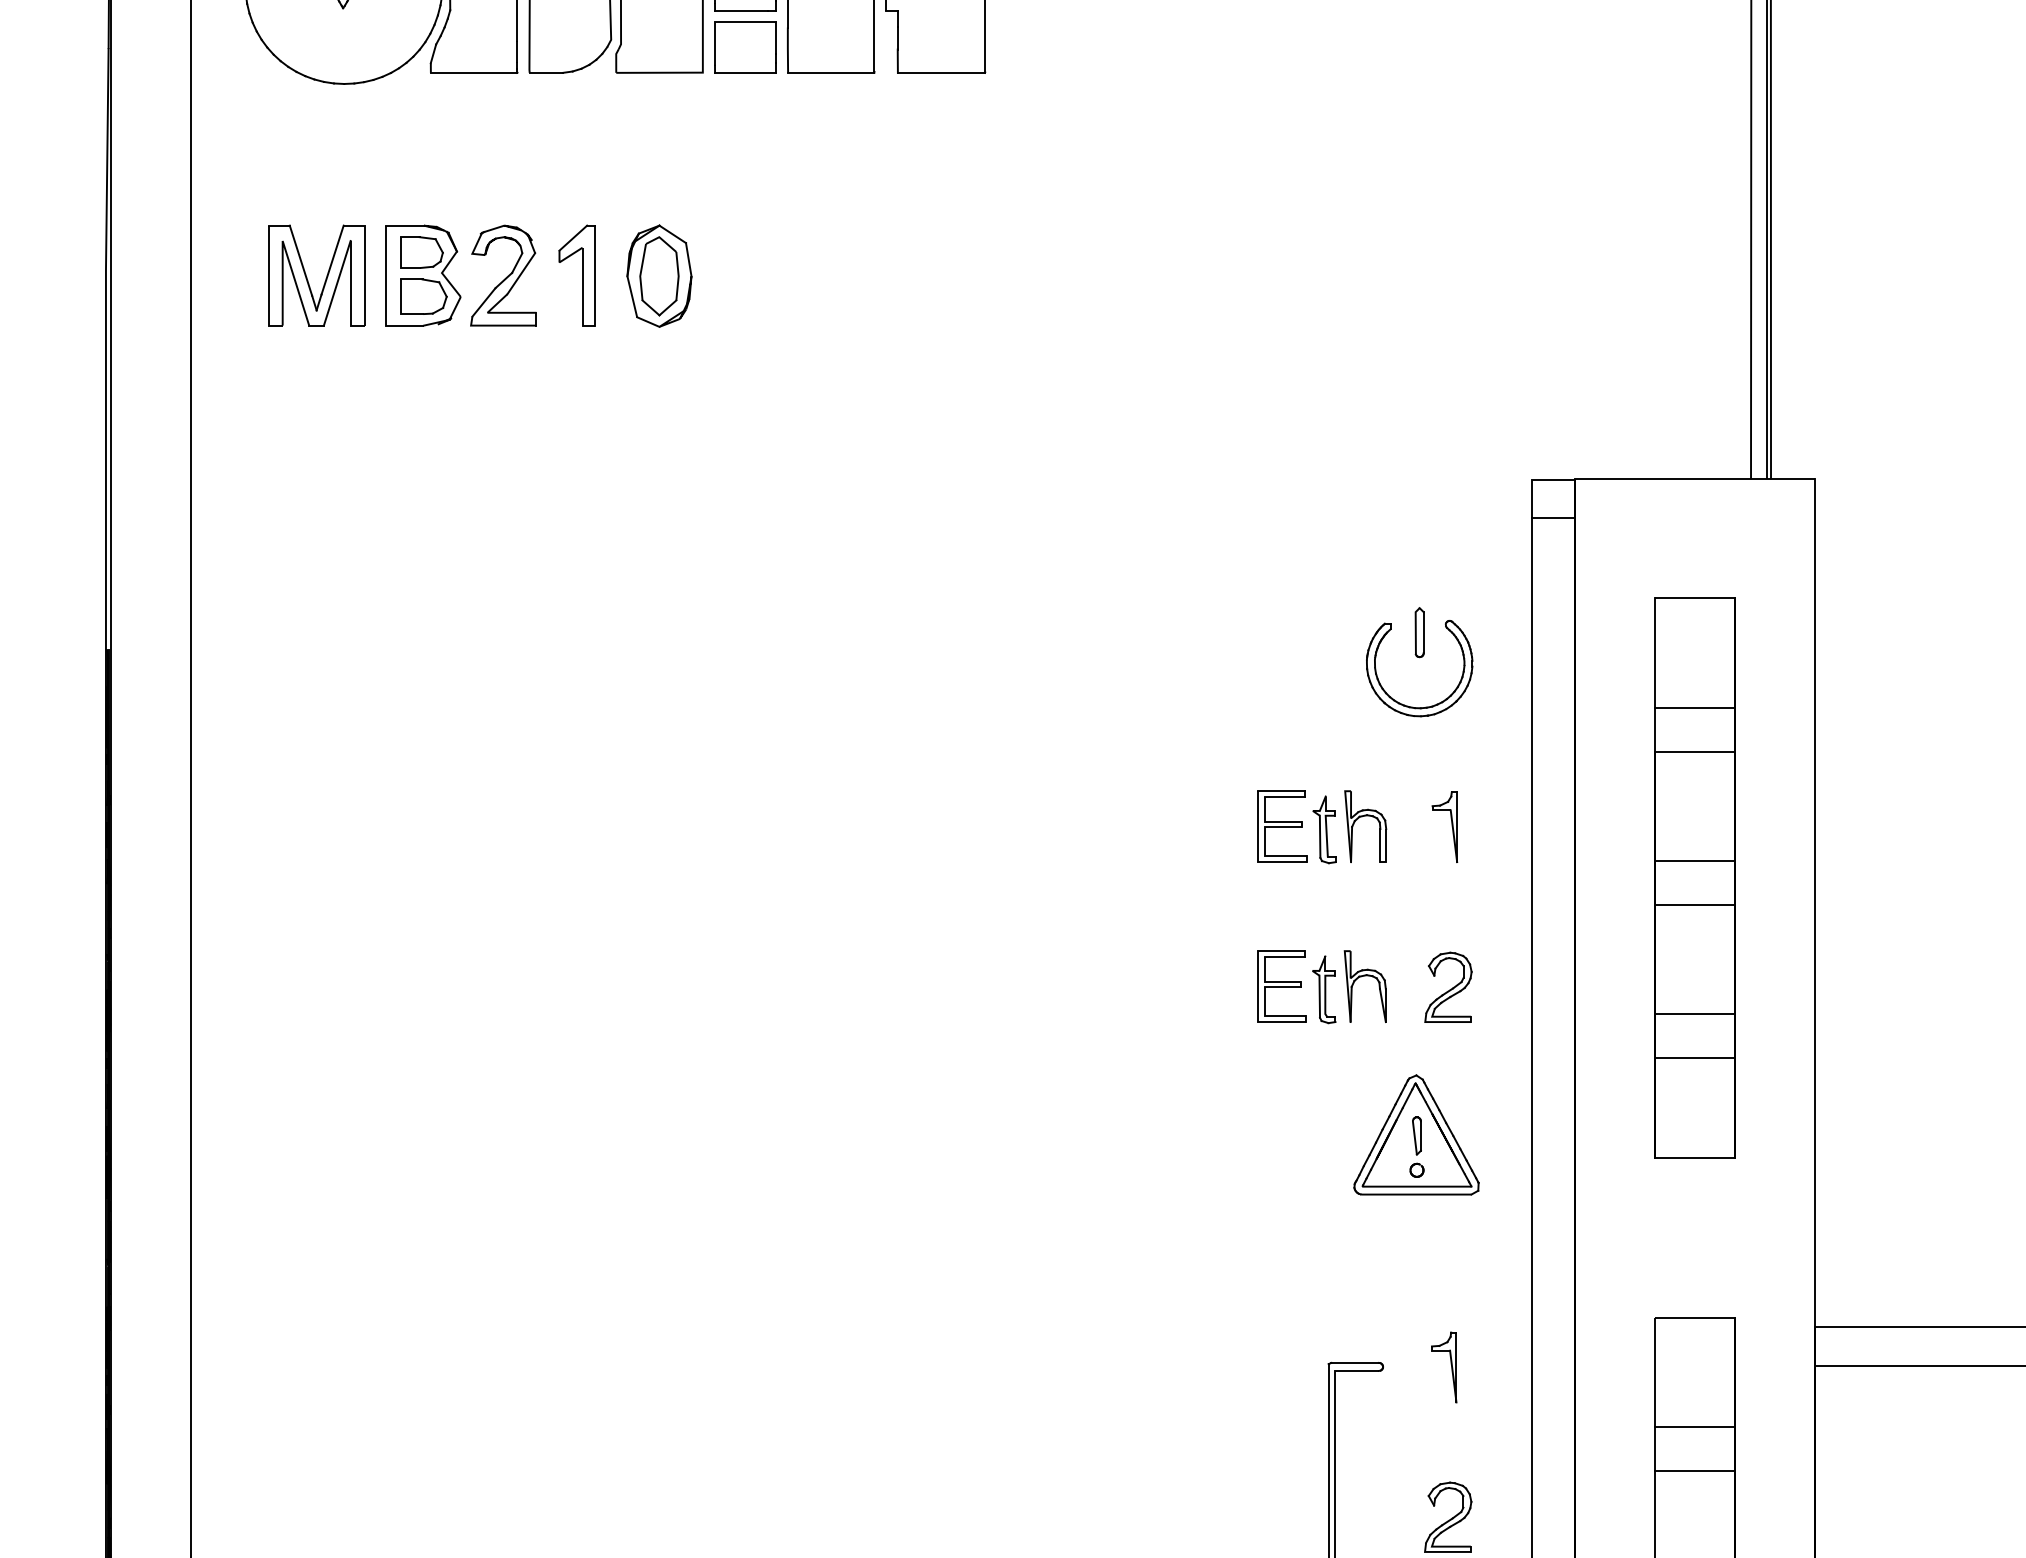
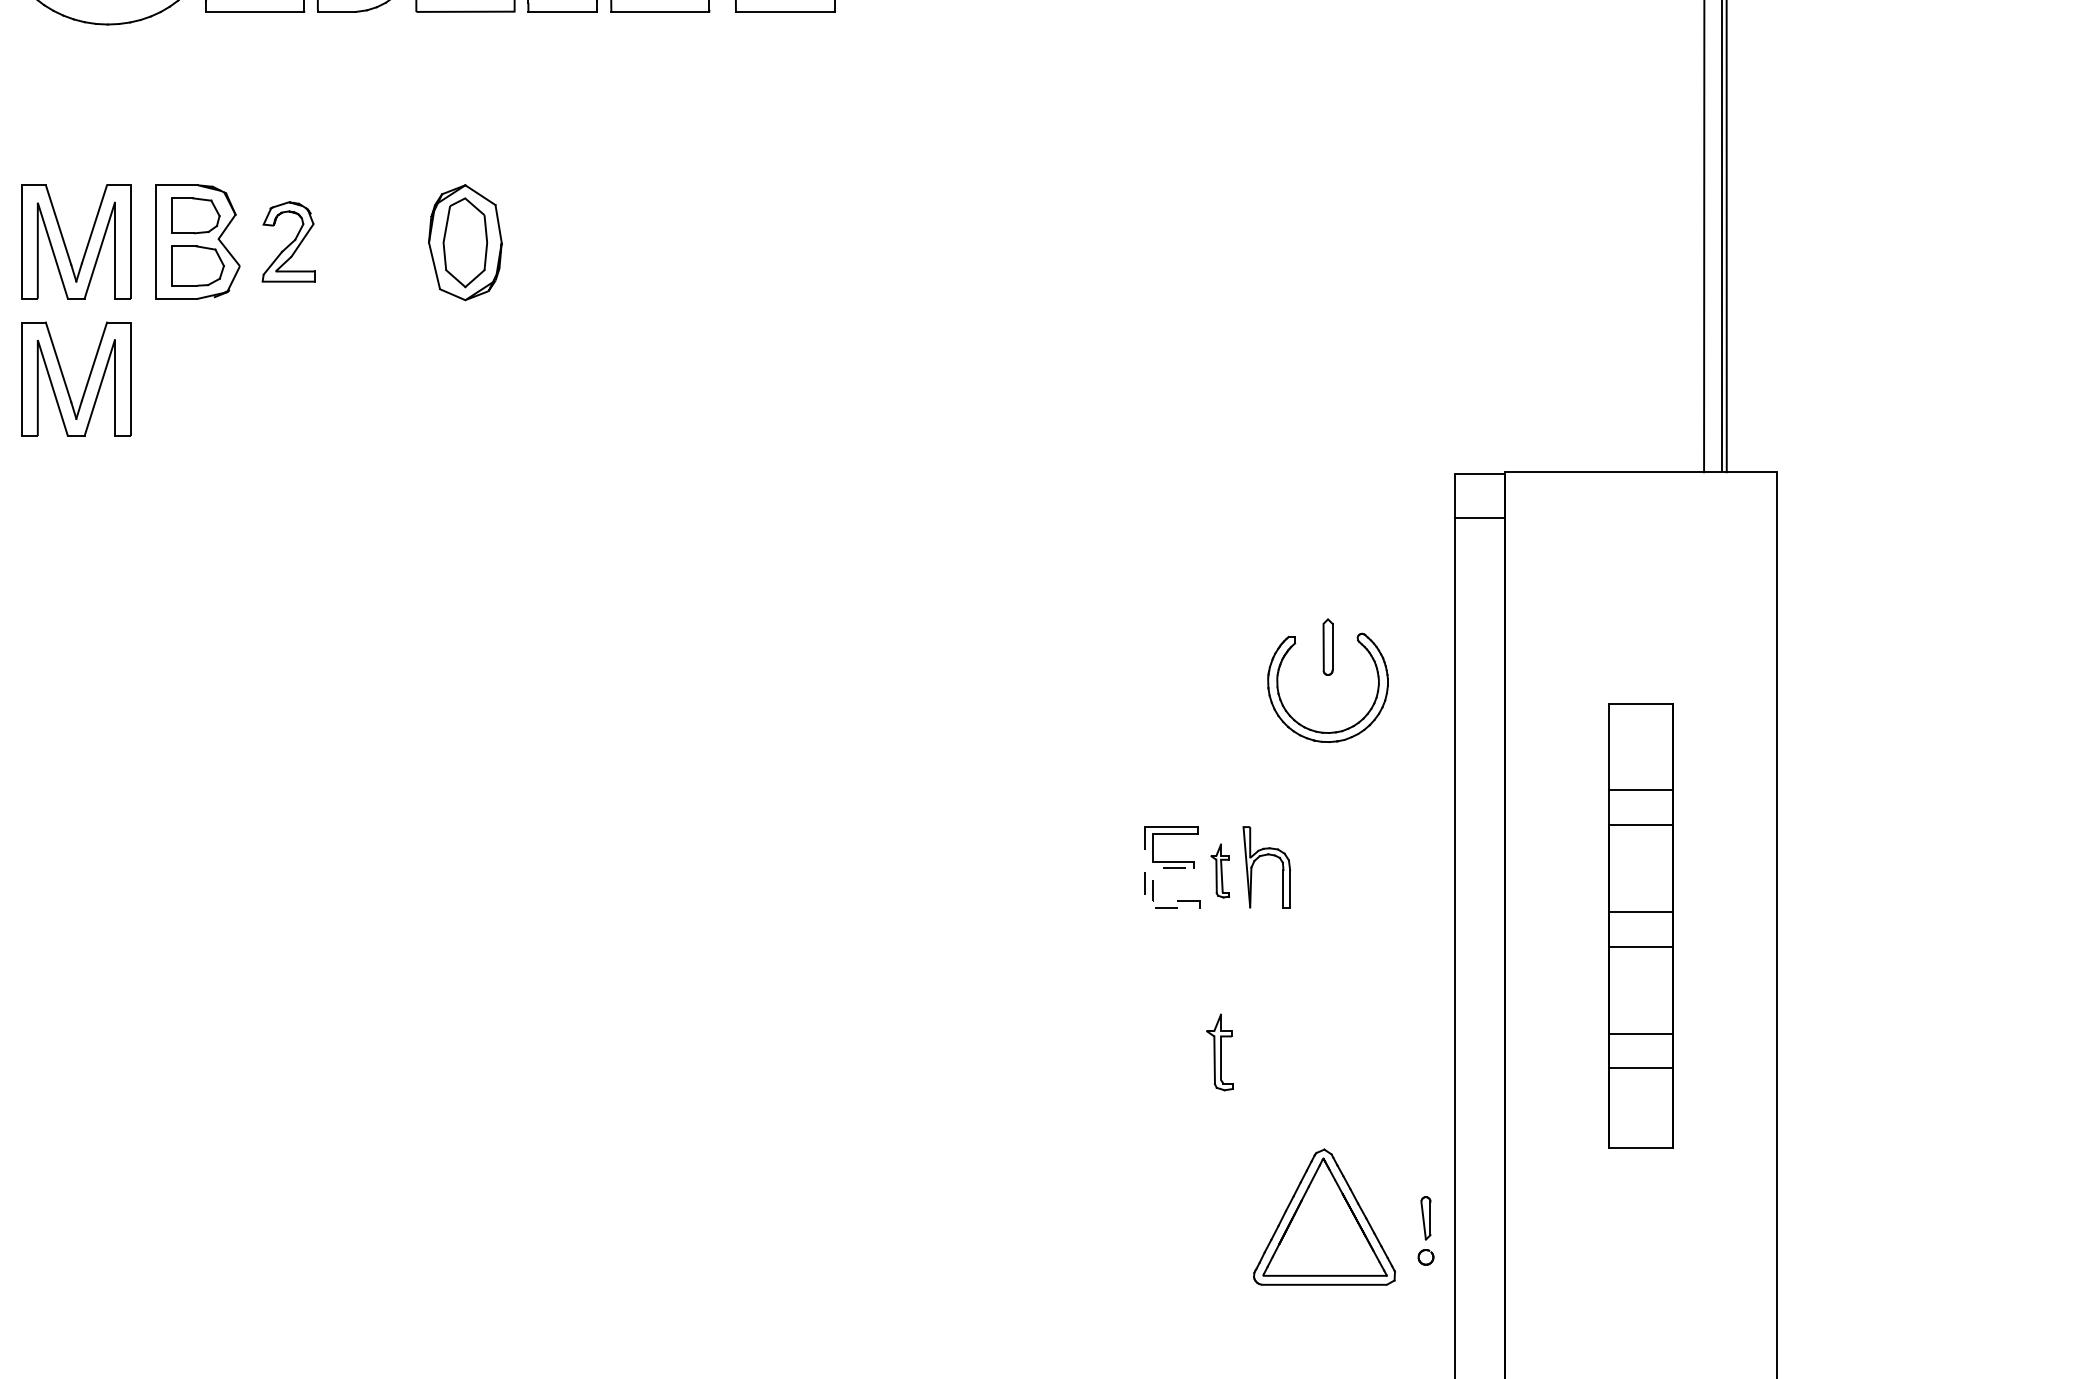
part: (503, 275) -> (288, 241), size x0.7
part: (576, 275) -> (371, 241), removed
part: (307, 398) -> (65, 381), added
part: (1451, 826) -> (1364, 867), removed
part: (1324, 829) -> (1220, 870), size x0.7
line: (1264, 844) -> (1151, 887), solid -> dashed
line: (1258, 852) -> (1145, 896), solid -> dashed
part: (1694, 877) -> (1639, 925), size x0.7
part: (1361, 977) -> (1262, 1038), removed
part: (1281, 986) -> (1171, 1048), removed
part: (1448, 986) -> (1360, 1048), removed
part: (1416, 1146) -> (1425, 1230), moved

